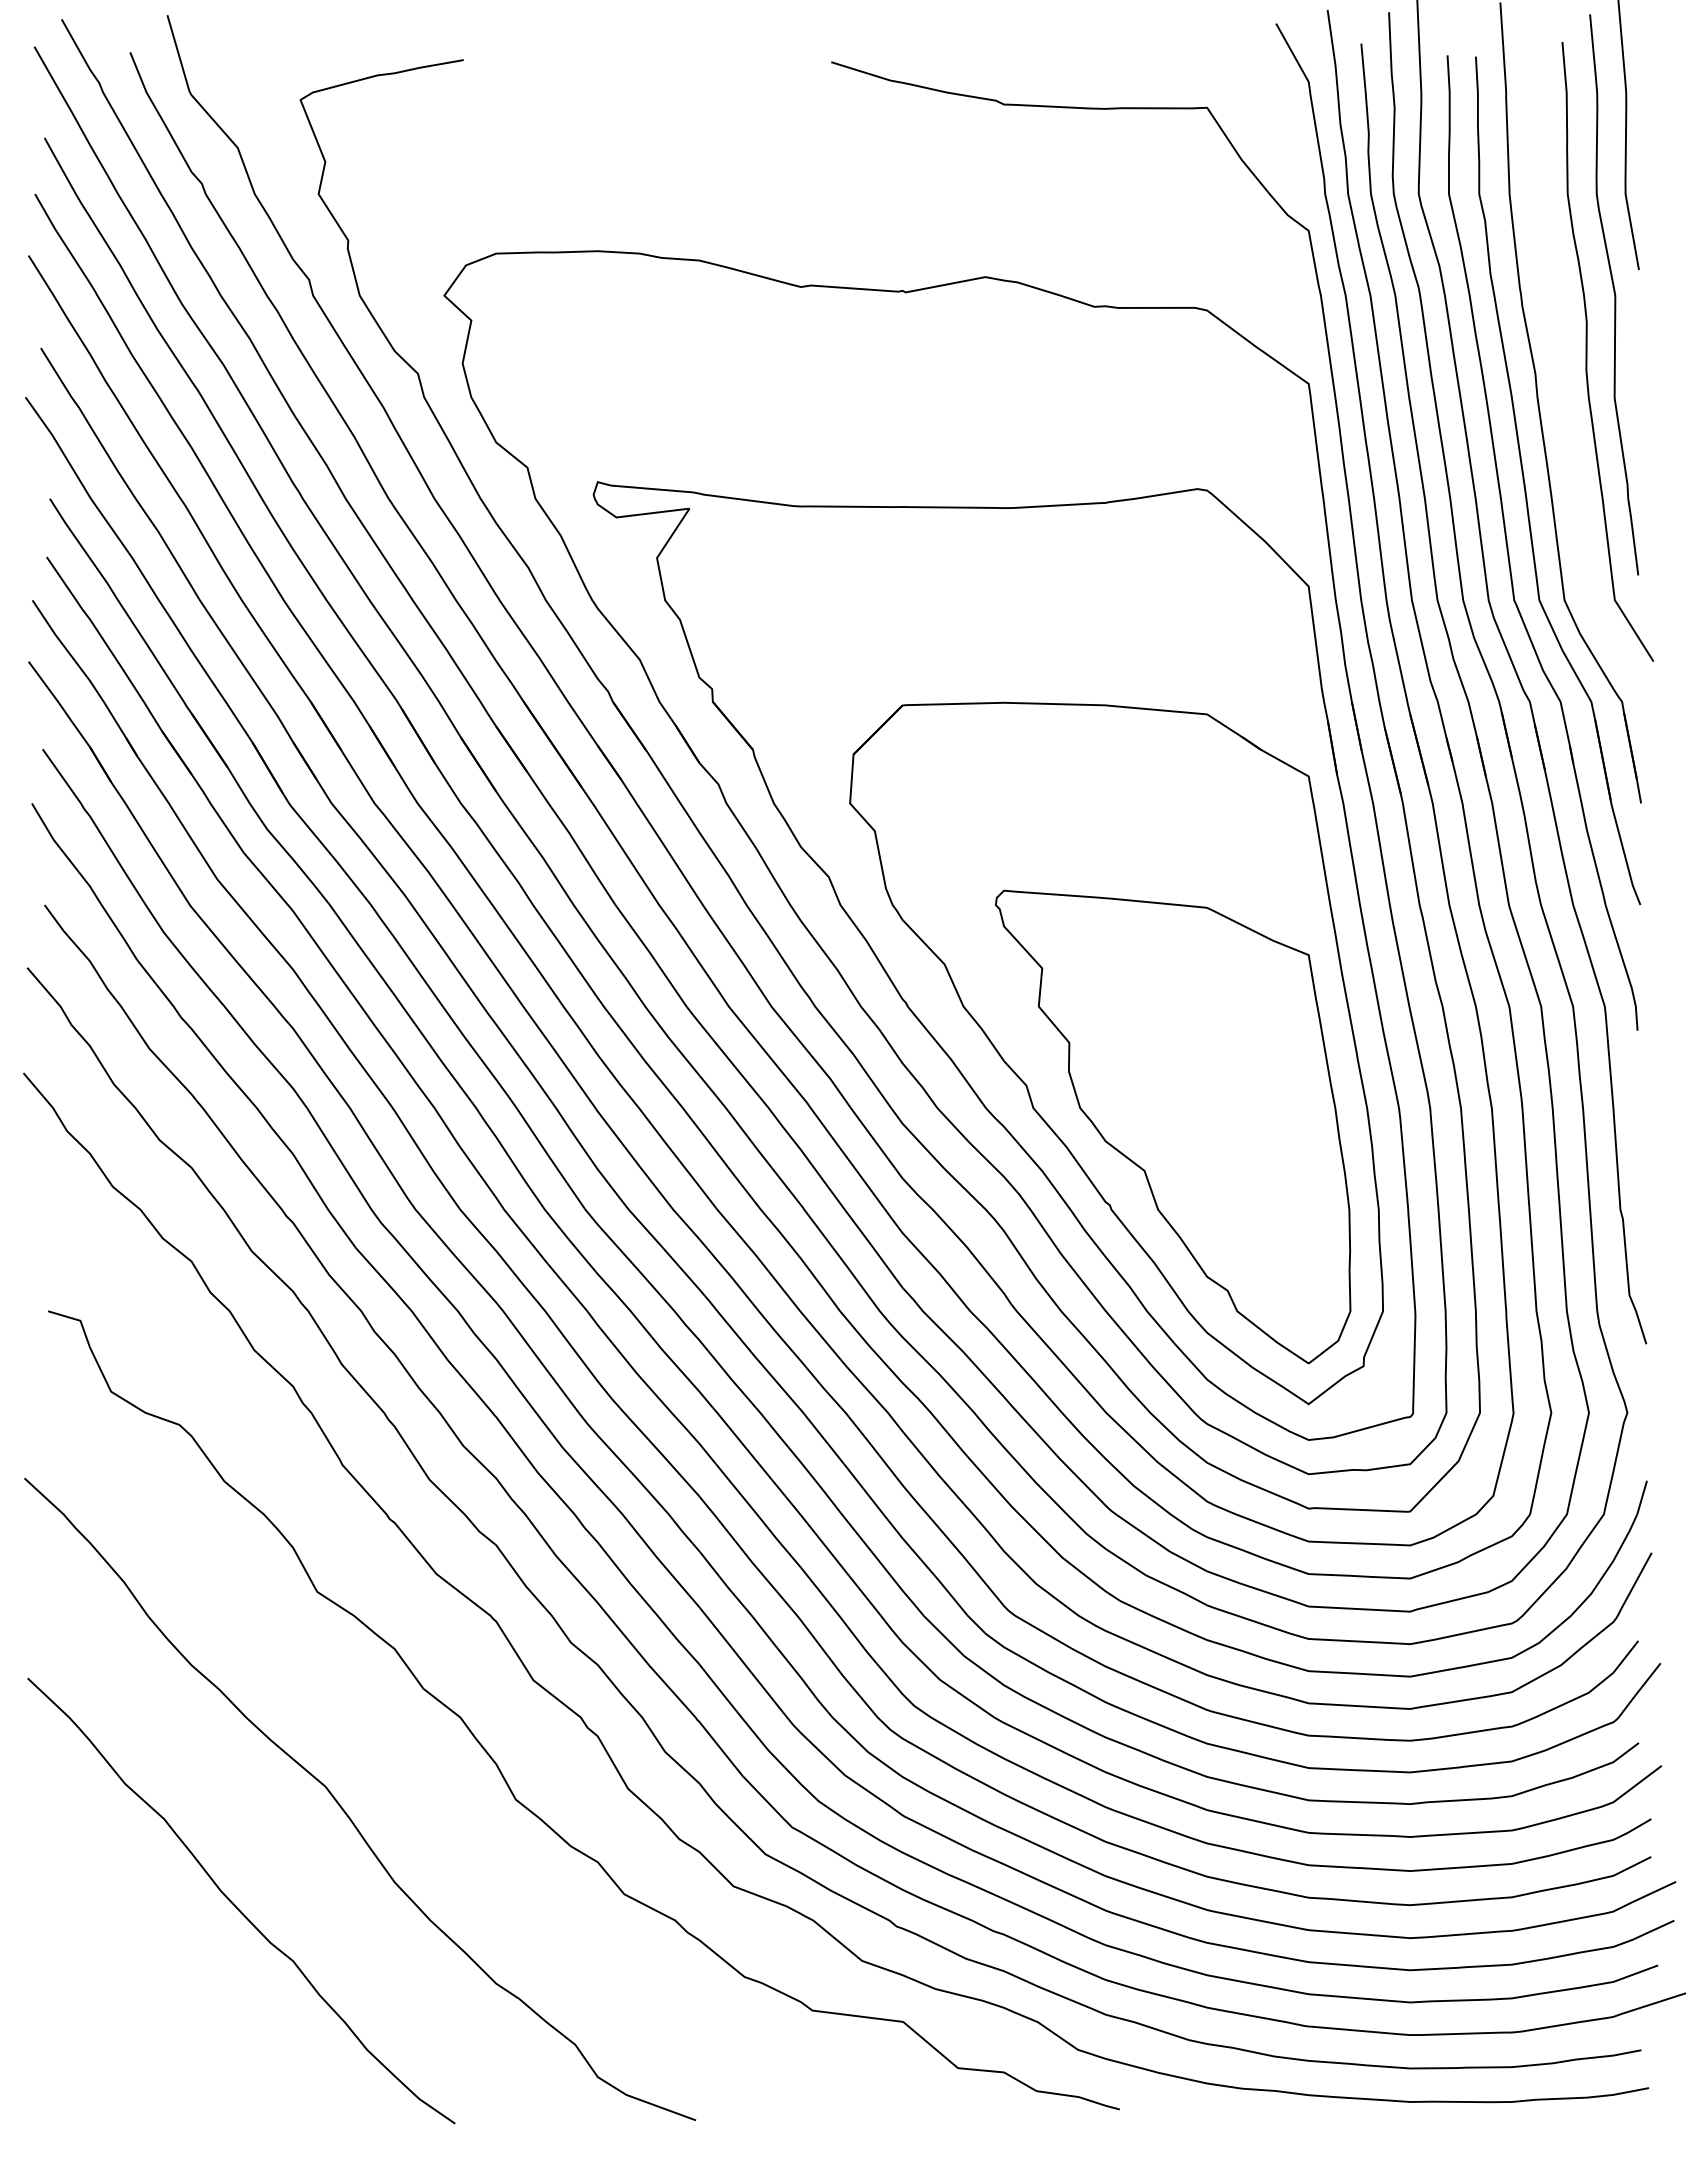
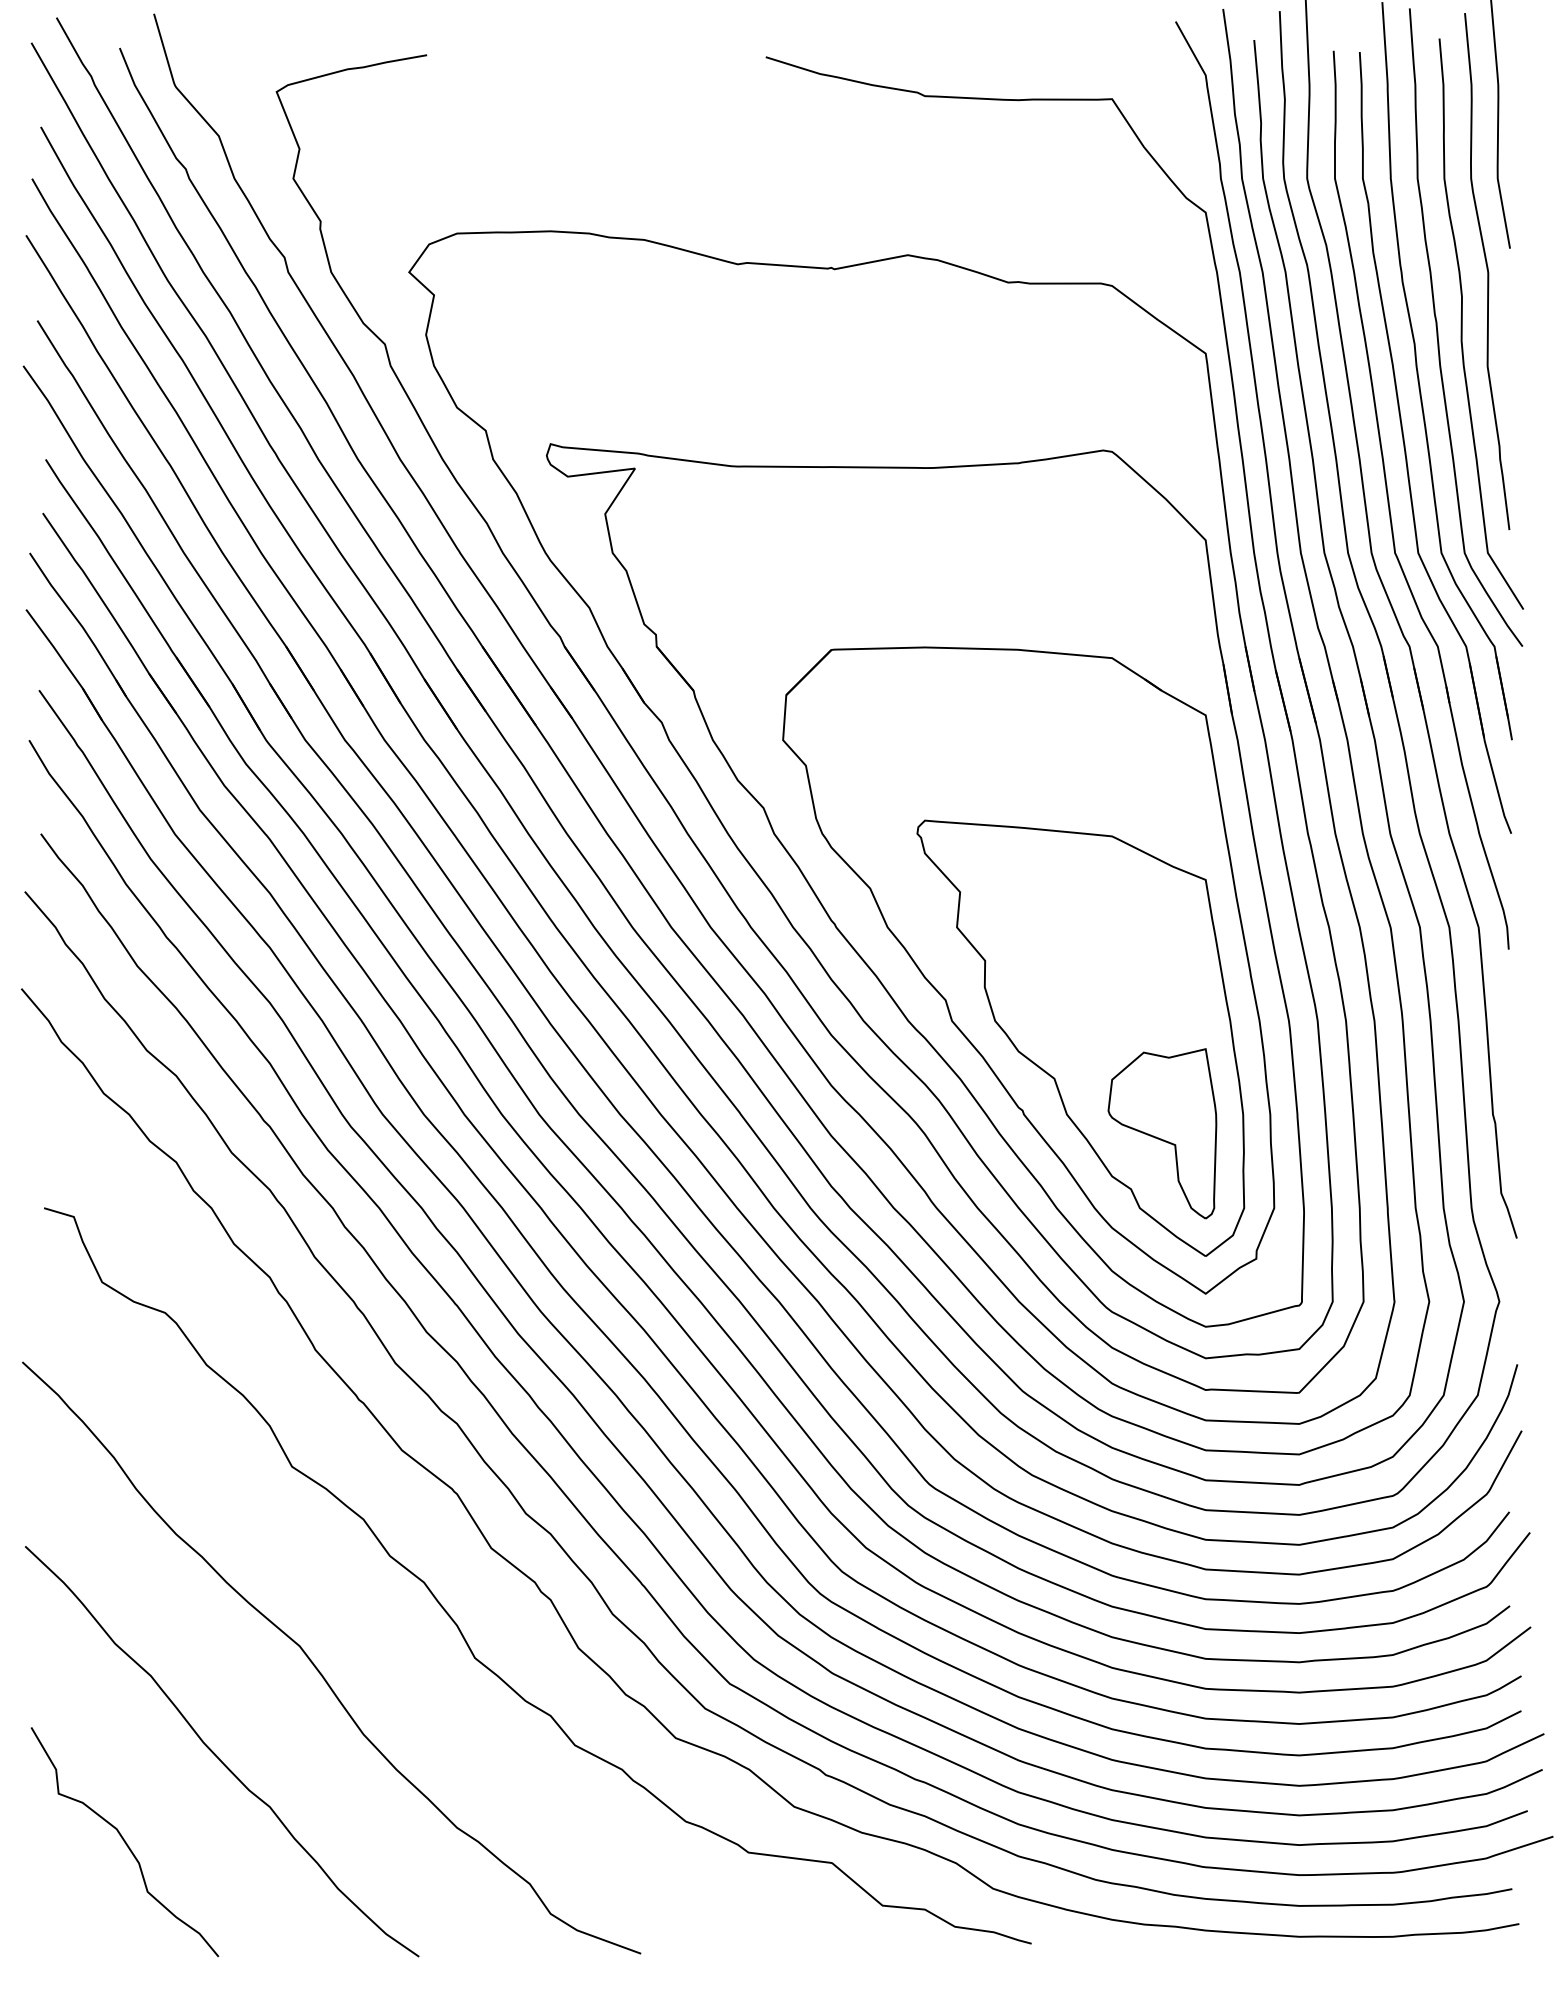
curve: (1561, 362) -> (1438, 333), added
part: (1261, 1230) -> (1162, 1133), added
curve: (135, 1998) -> (124, 1841), added

